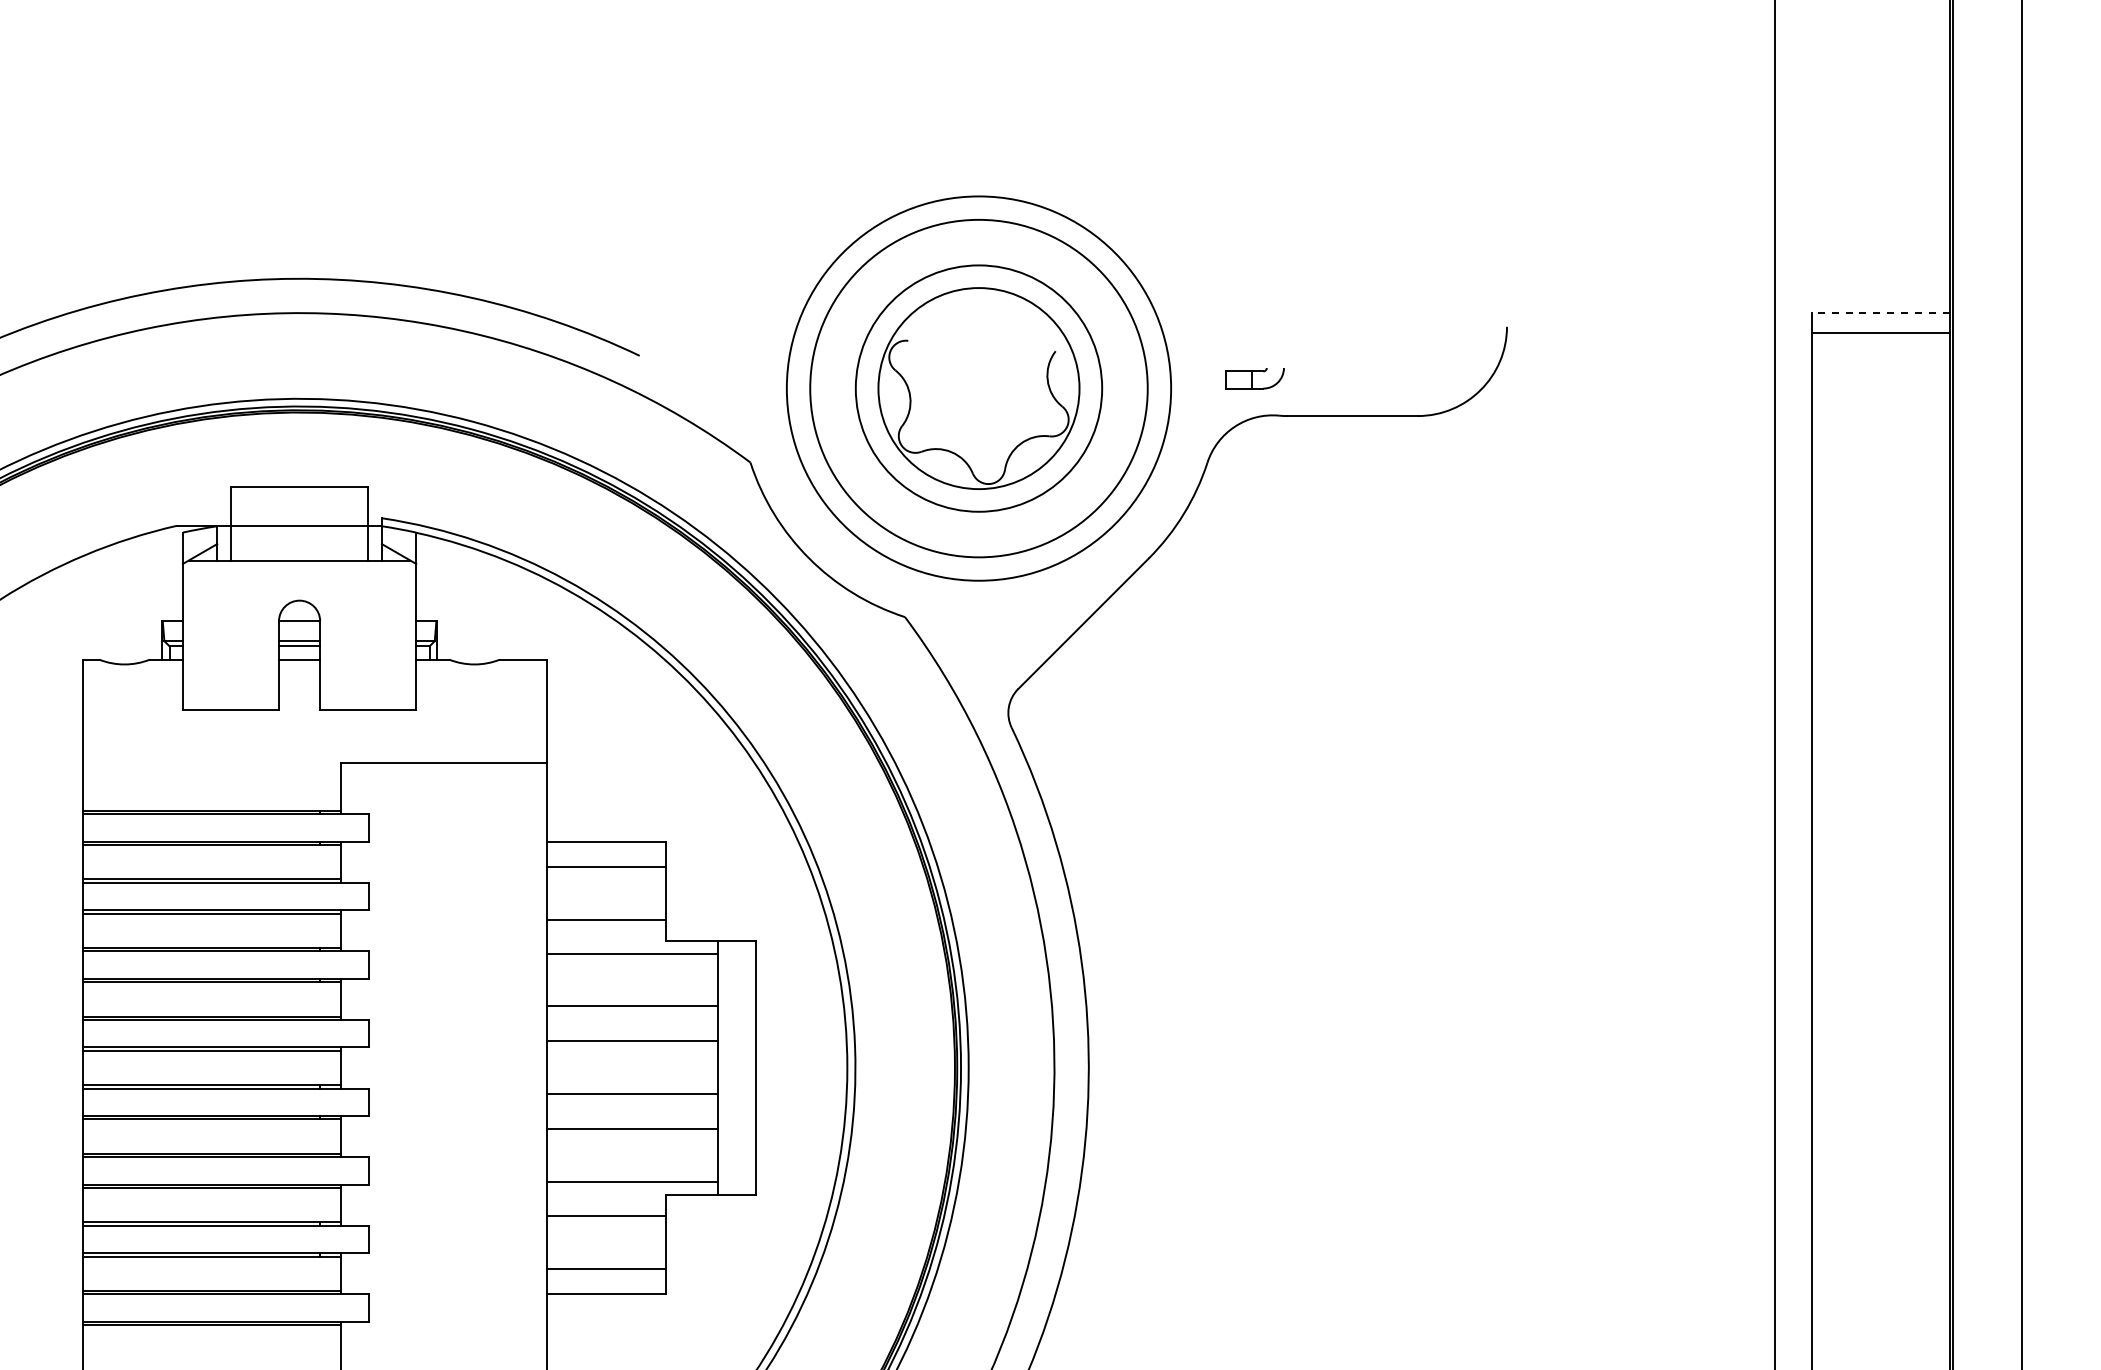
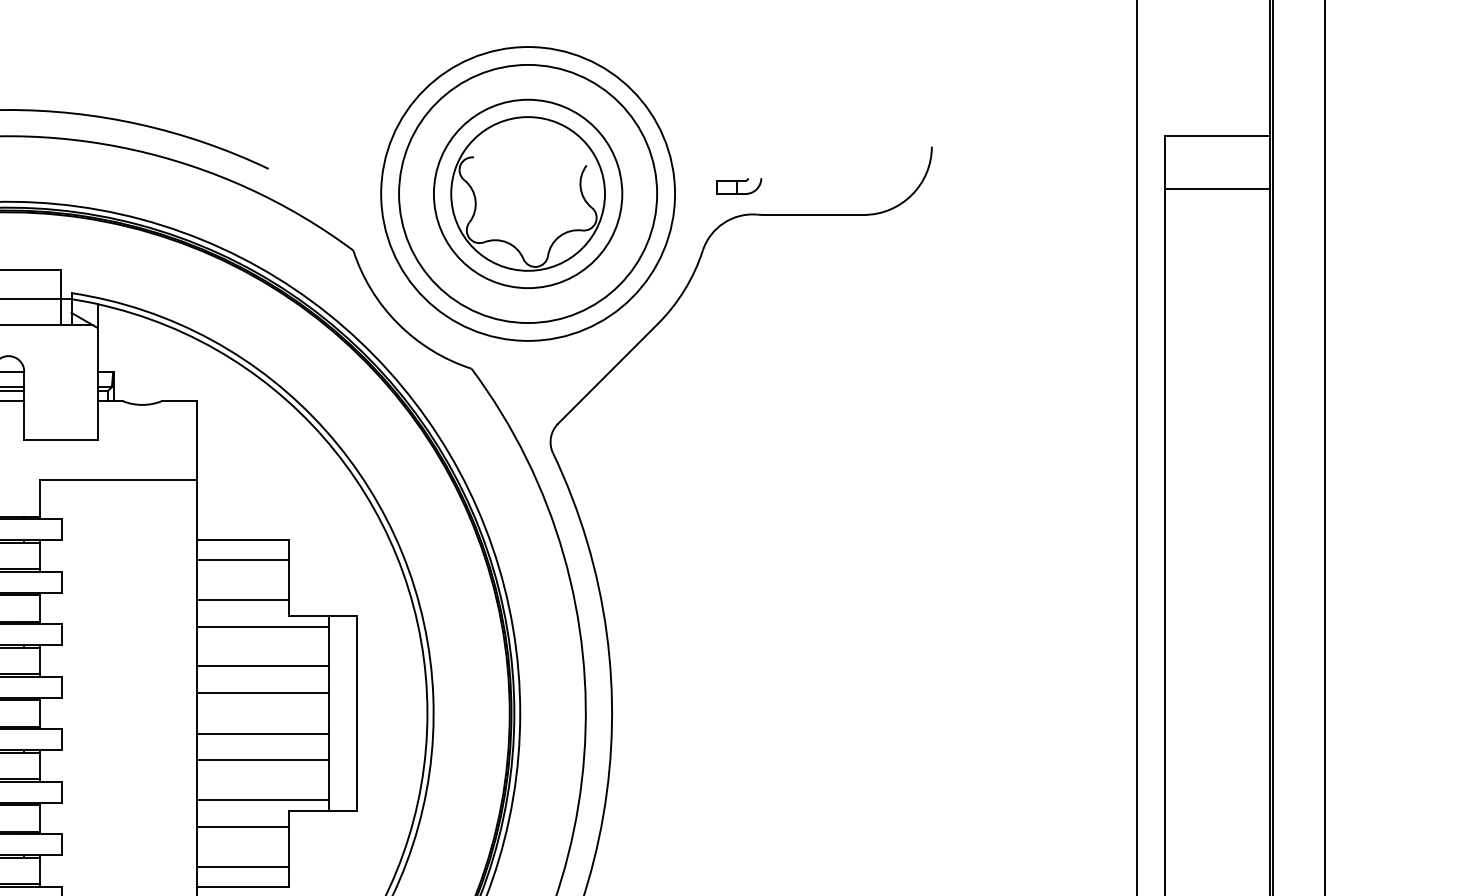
line: (1881, 313) -> (1218, 136), dashed -> solid
line: (1880, 332) -> (1217, 188), moved

